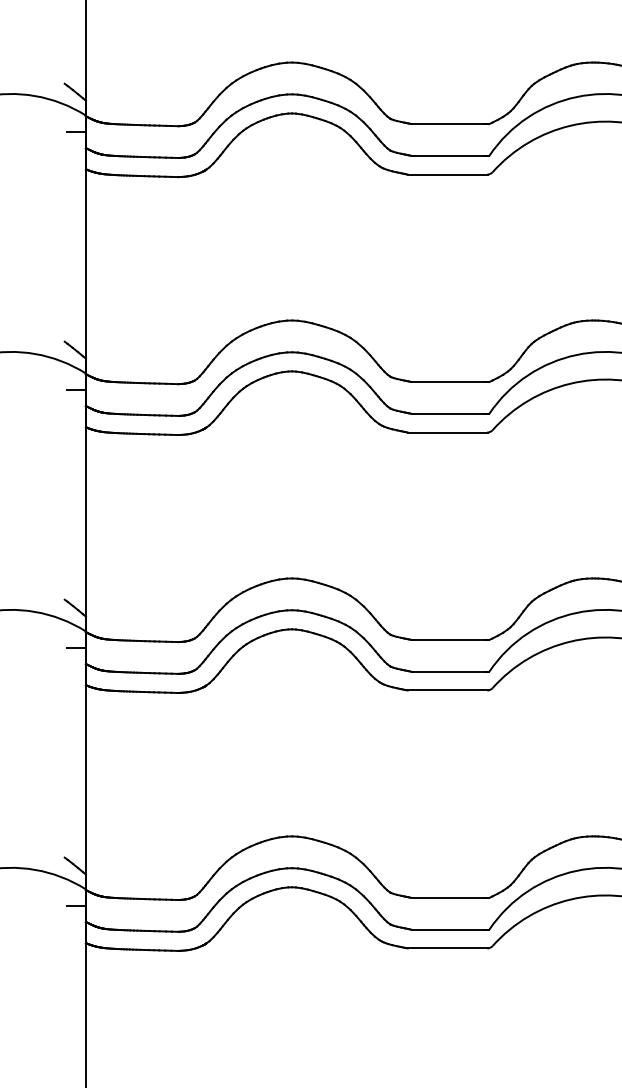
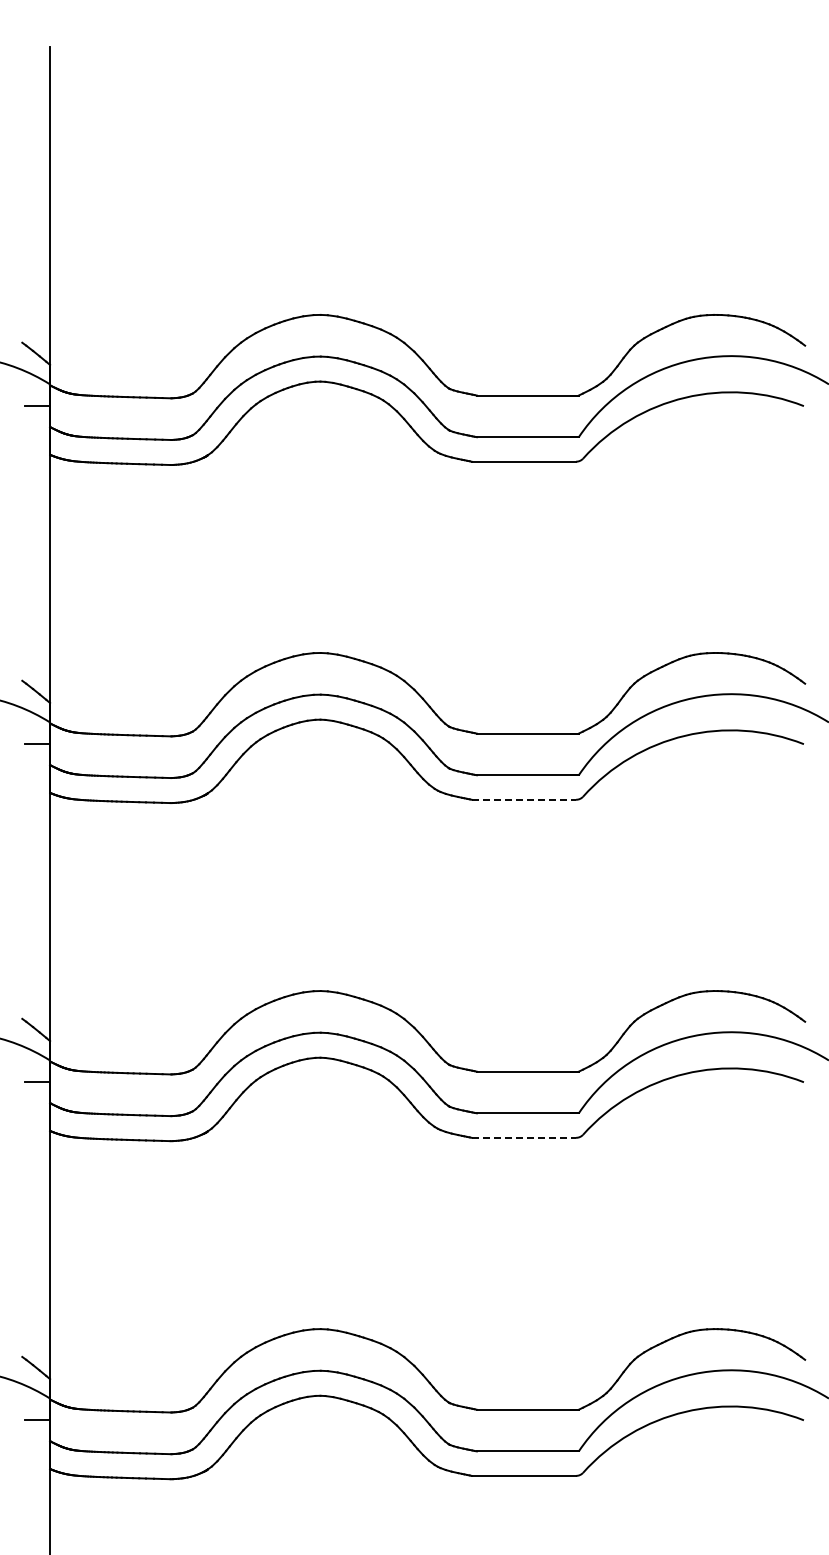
line: (447, 432) -> (524, 799), solid -> dashed
line: (447, 690) -> (524, 1137), solid -> dashed

